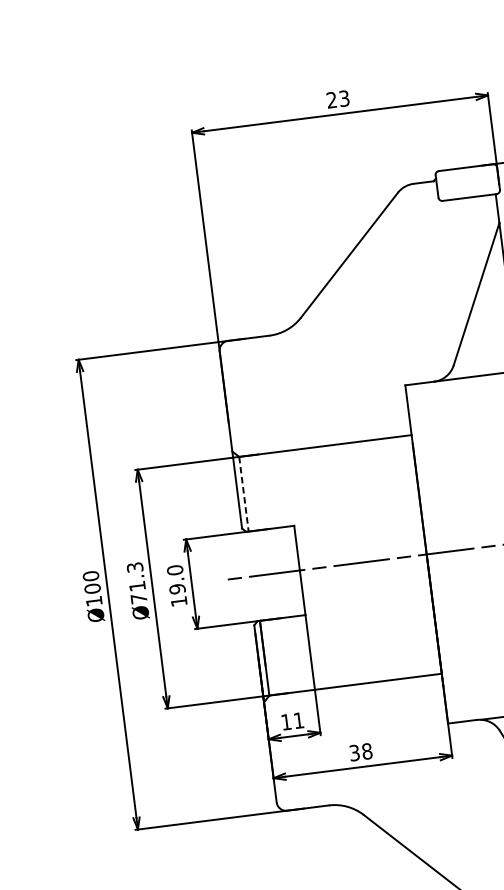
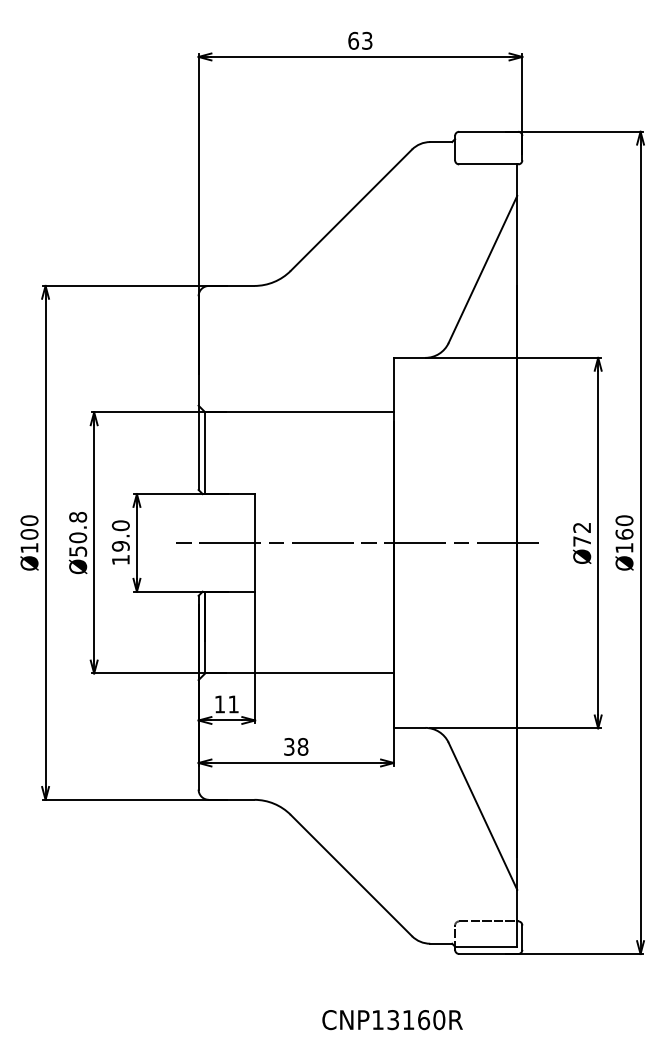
text: (331, 99) -> (353, 40), 23 -> 63
line: (244, 494) -> (205, 453), dashed -> solid
text: (137, 583) -> (78, 534), Ø71.3 -> Ø50.8

